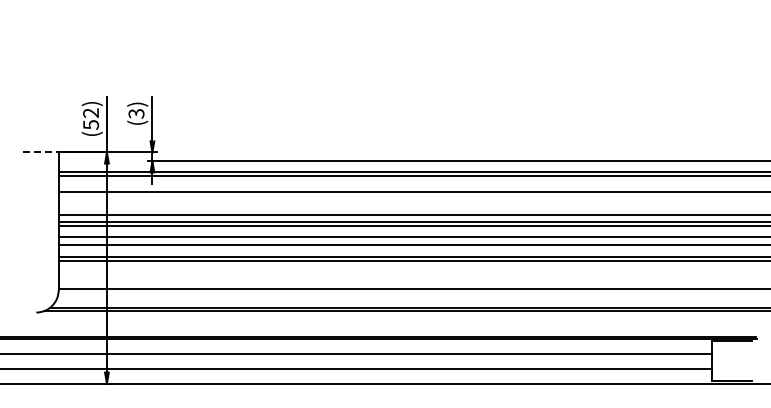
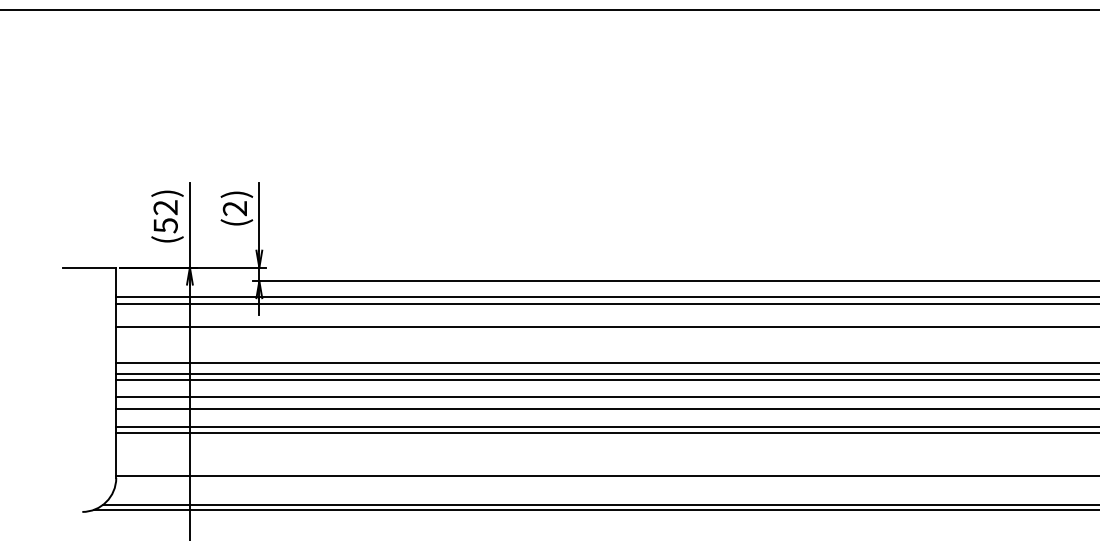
text: (136, 113) -> (235, 208), (3) -> (2)
line: (41, 152) -> (90, 267), dashed -> solid

